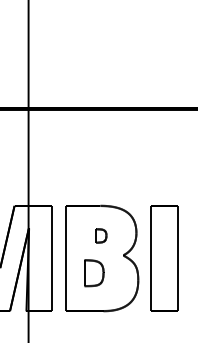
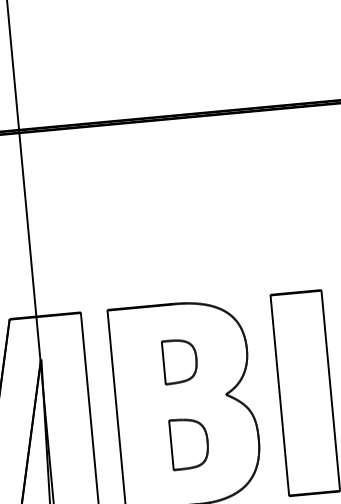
part: (101, 235) -> (180, 360), size x1.67
part: (94, 273) -> (190, 444), moved

